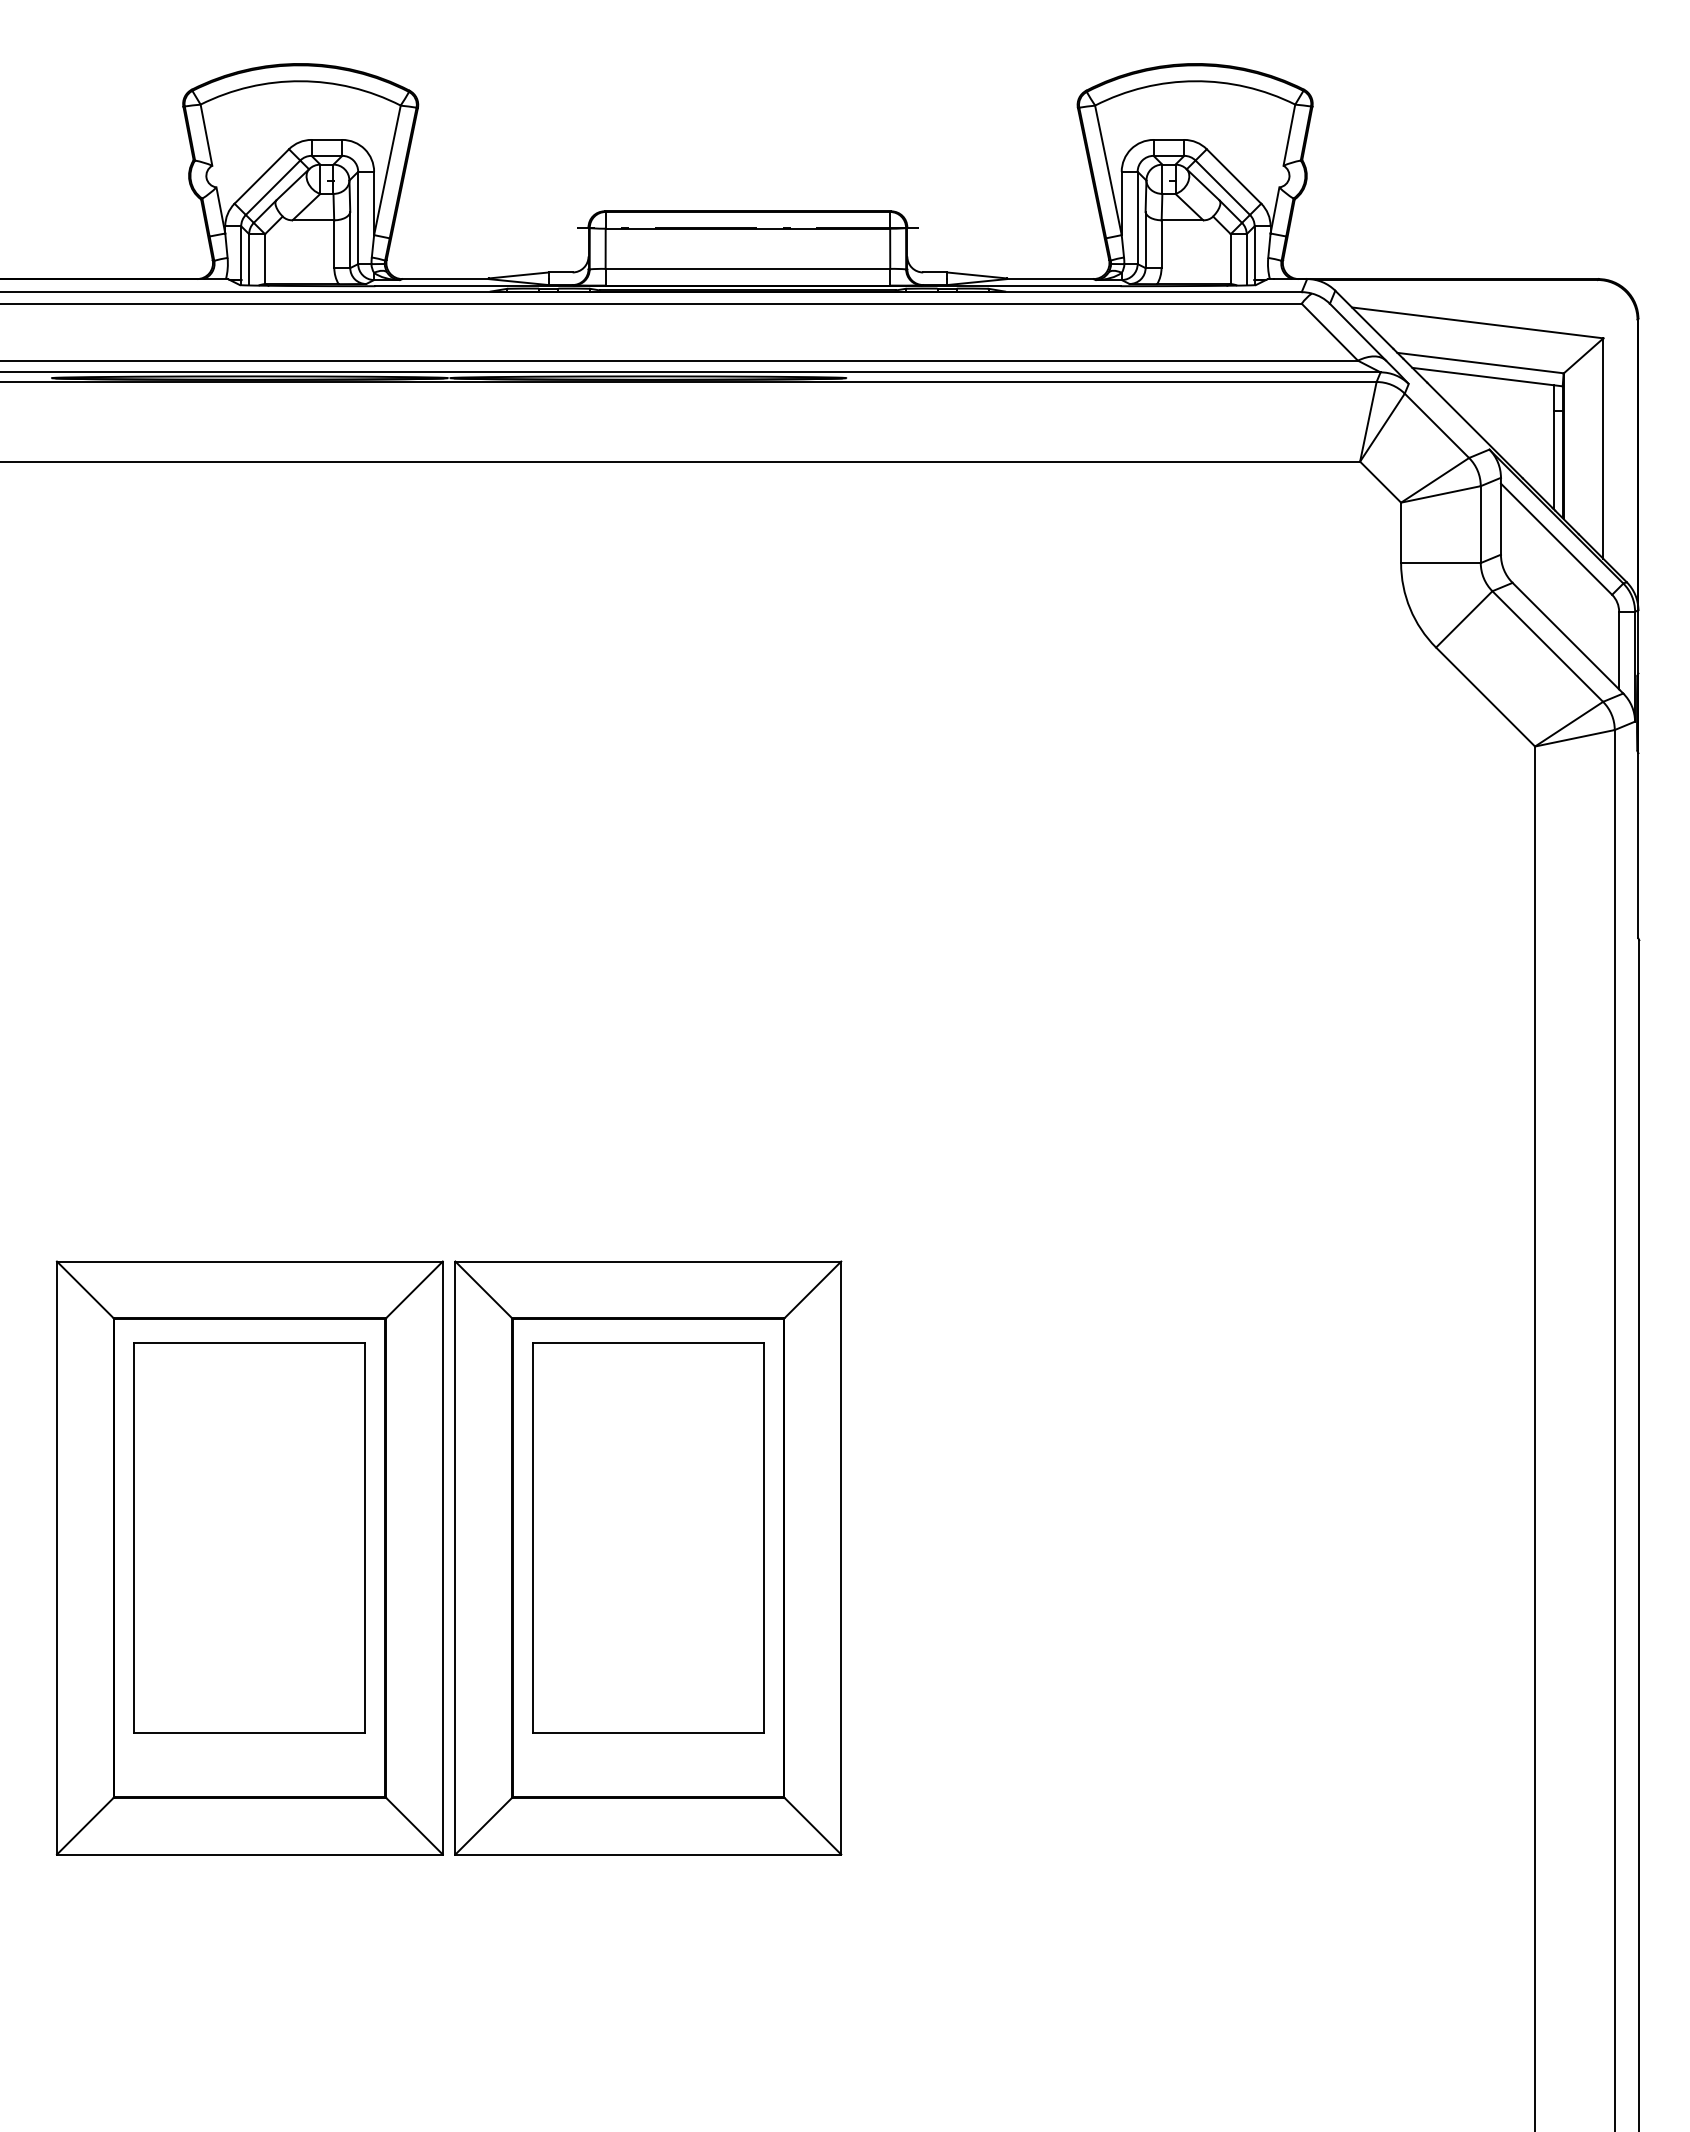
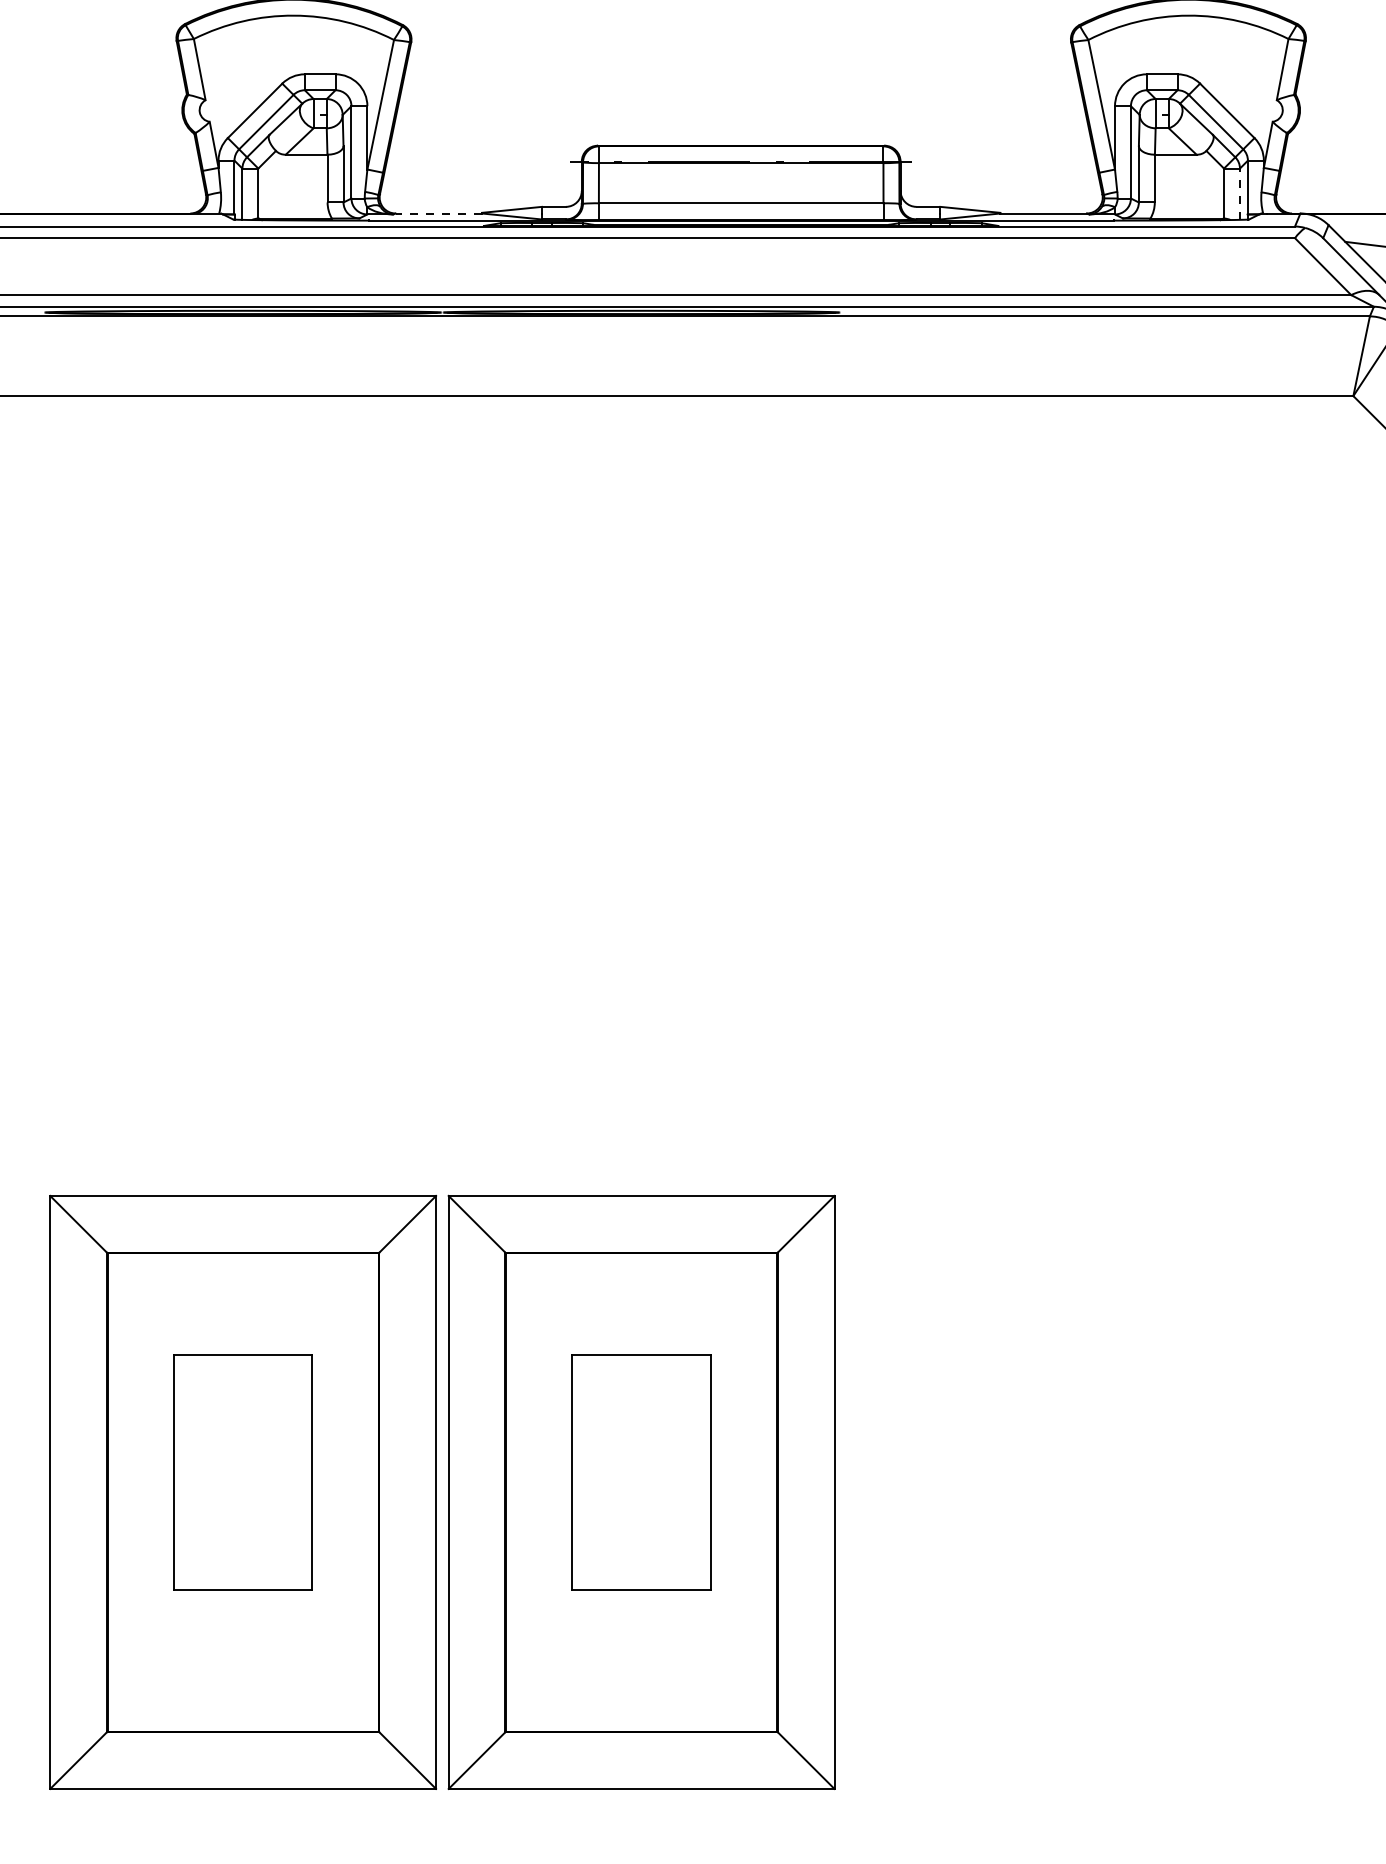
line: (1246, 259) -> (1239, 193), solid -> dashed
line: (445, 279) -> (438, 213), solid -> dashed
part: (249, 1537) -> (242, 1471), size x0.6
part: (648, 1537) -> (641, 1471), size x0.6

